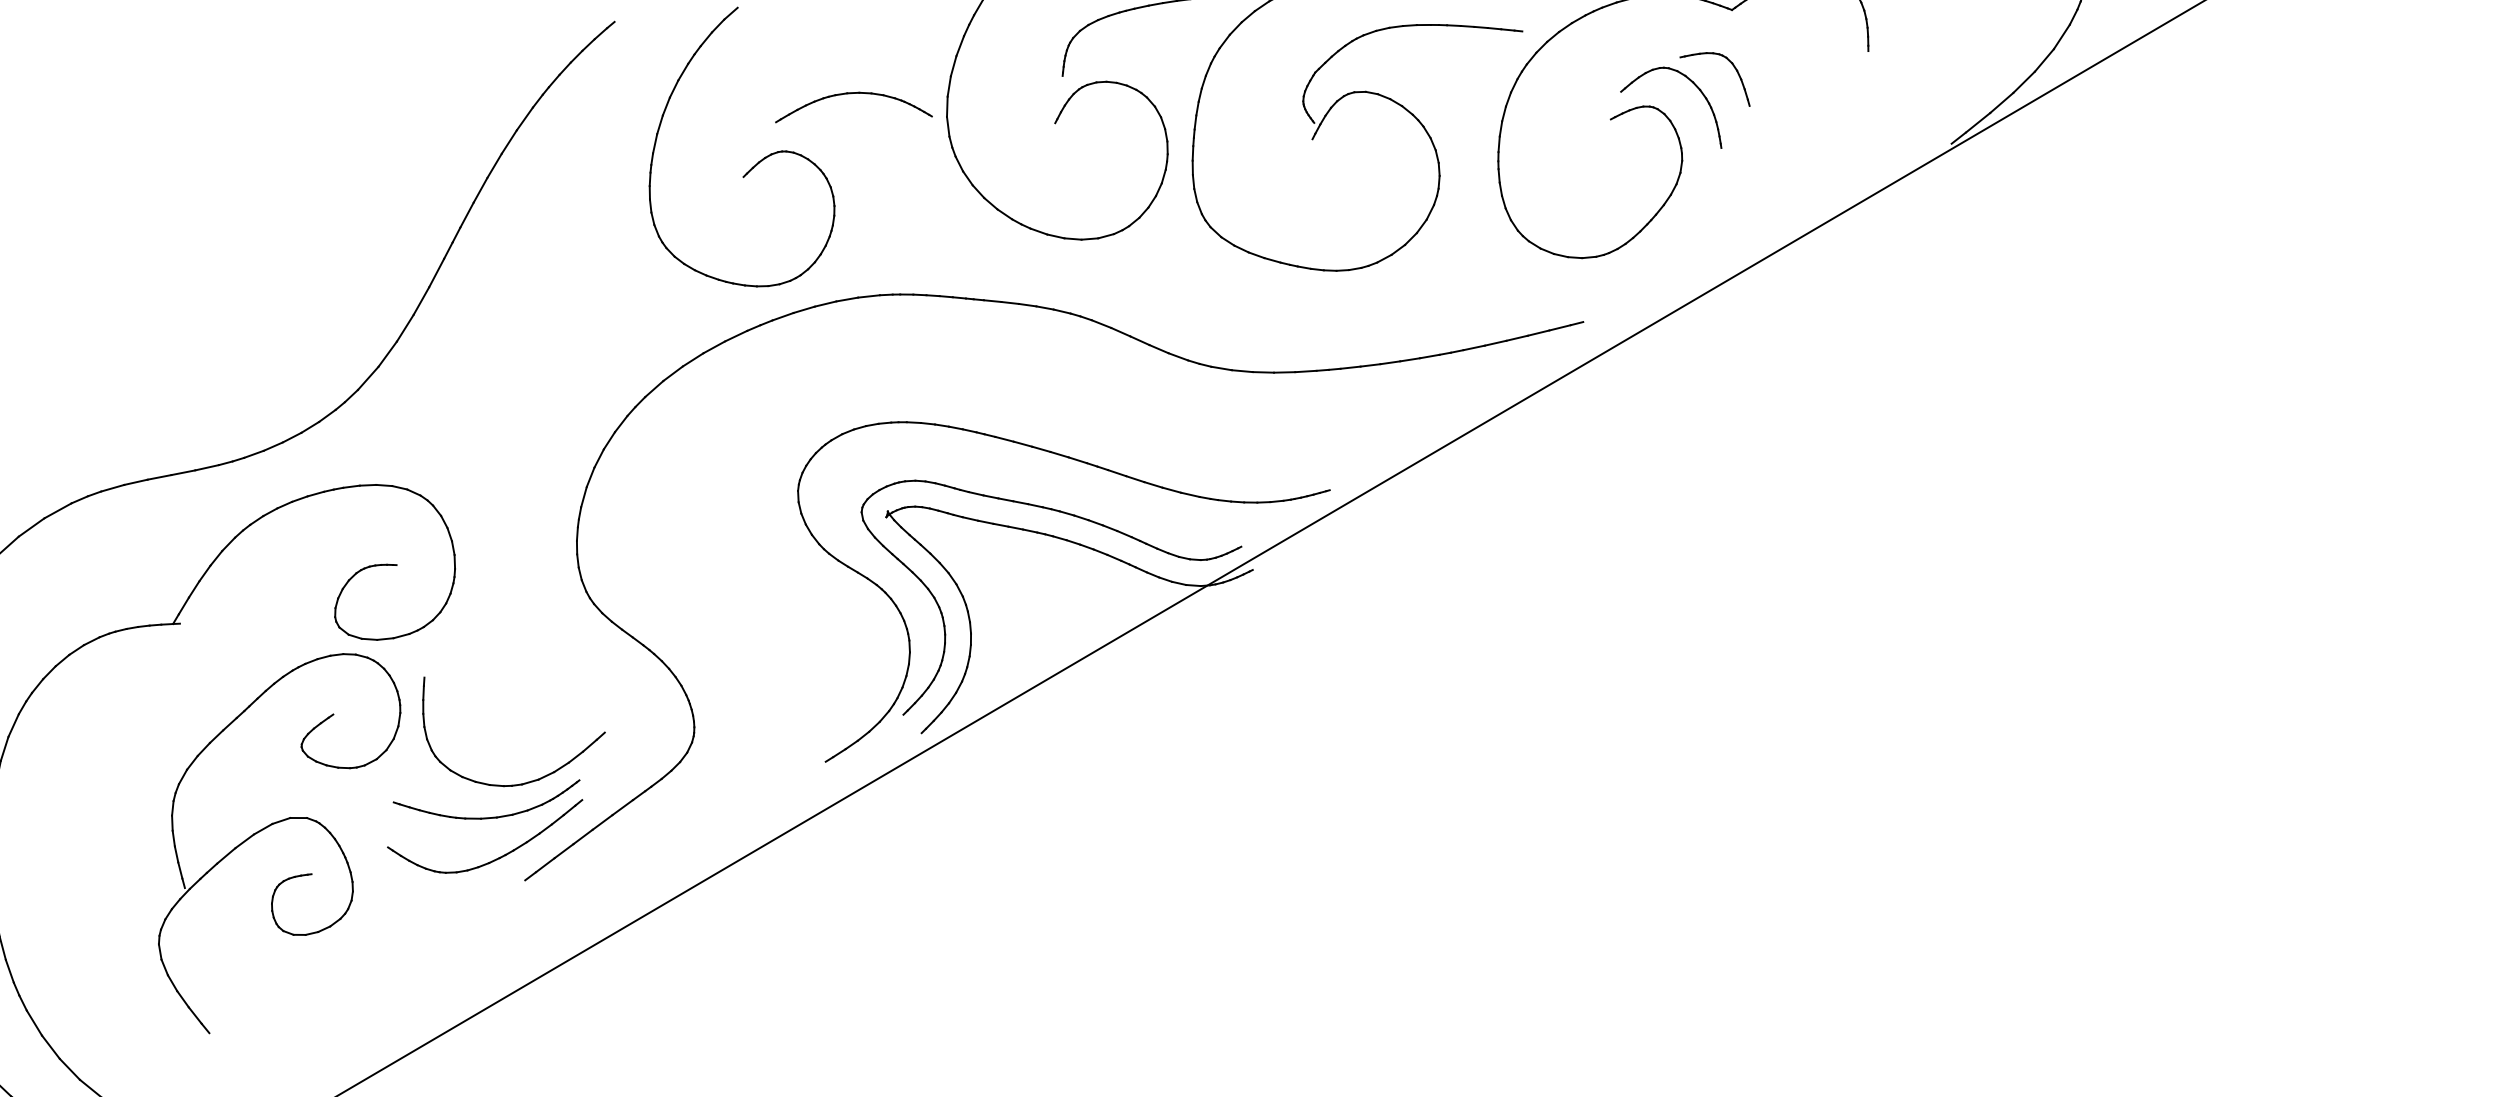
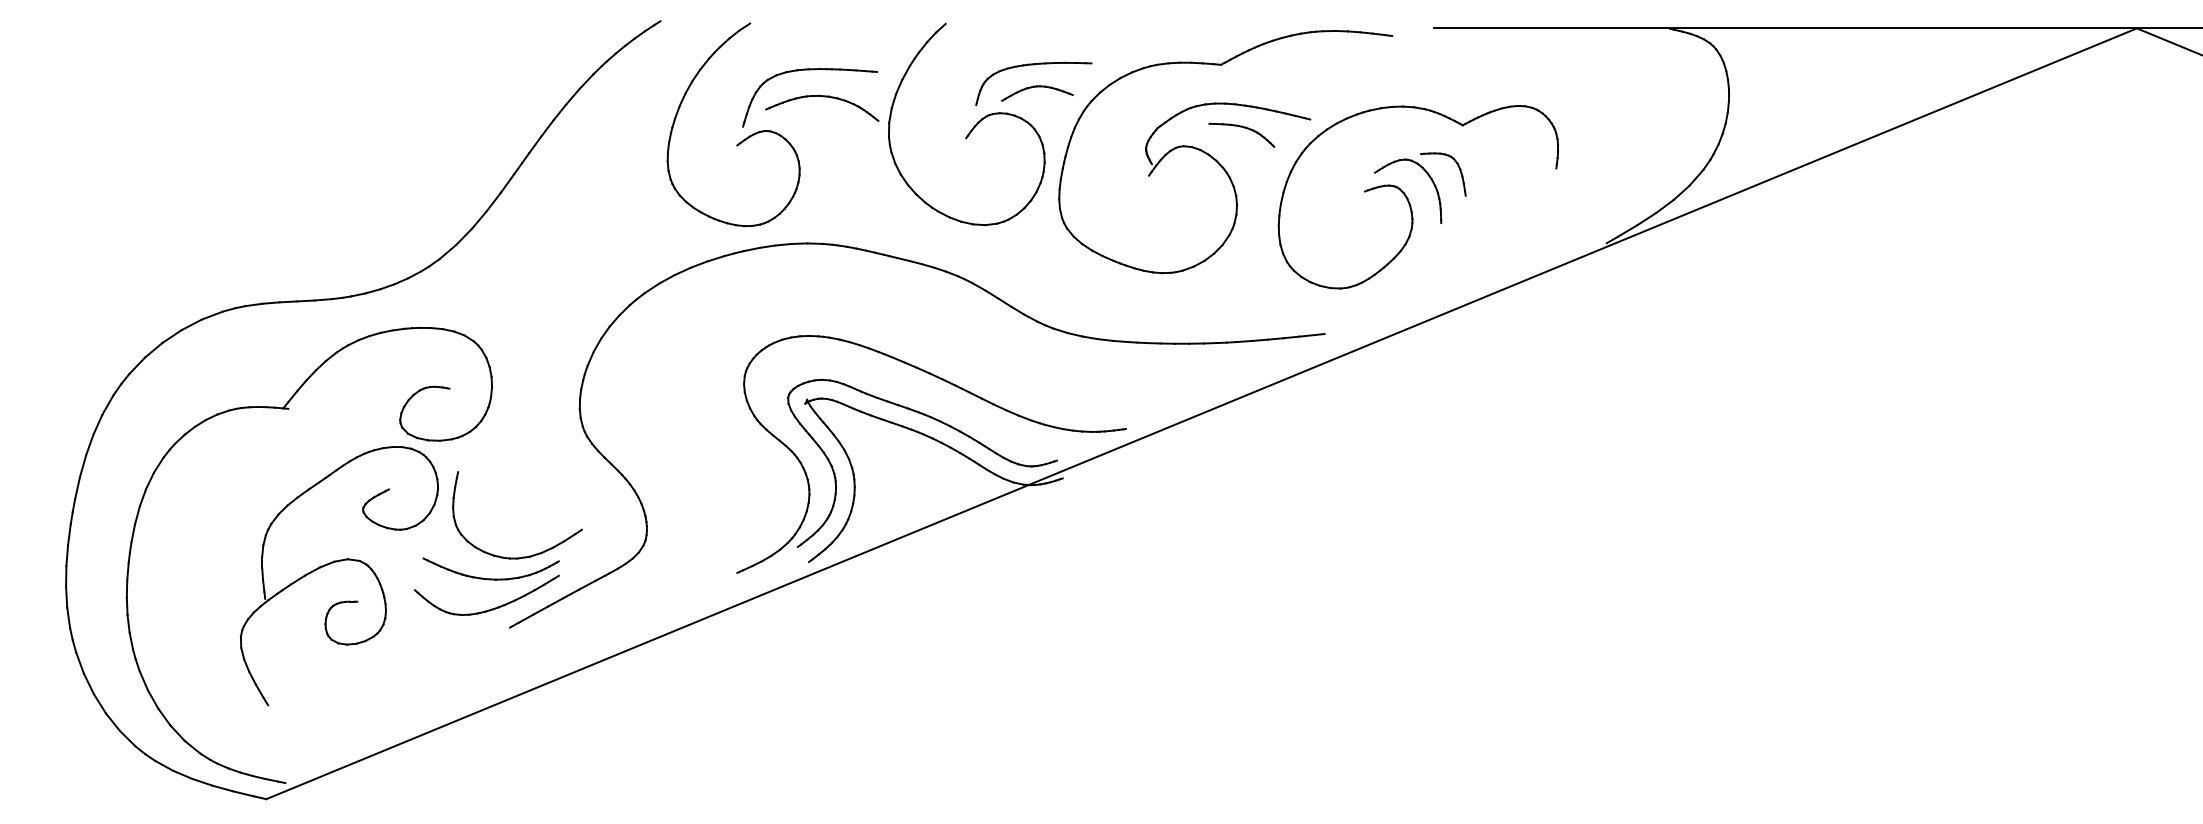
part: (1144, 48) -> (1037, 93), added
part: (1432, 56) -> (1243, 128), added
part: (827, 60) -> (809, 70), added

